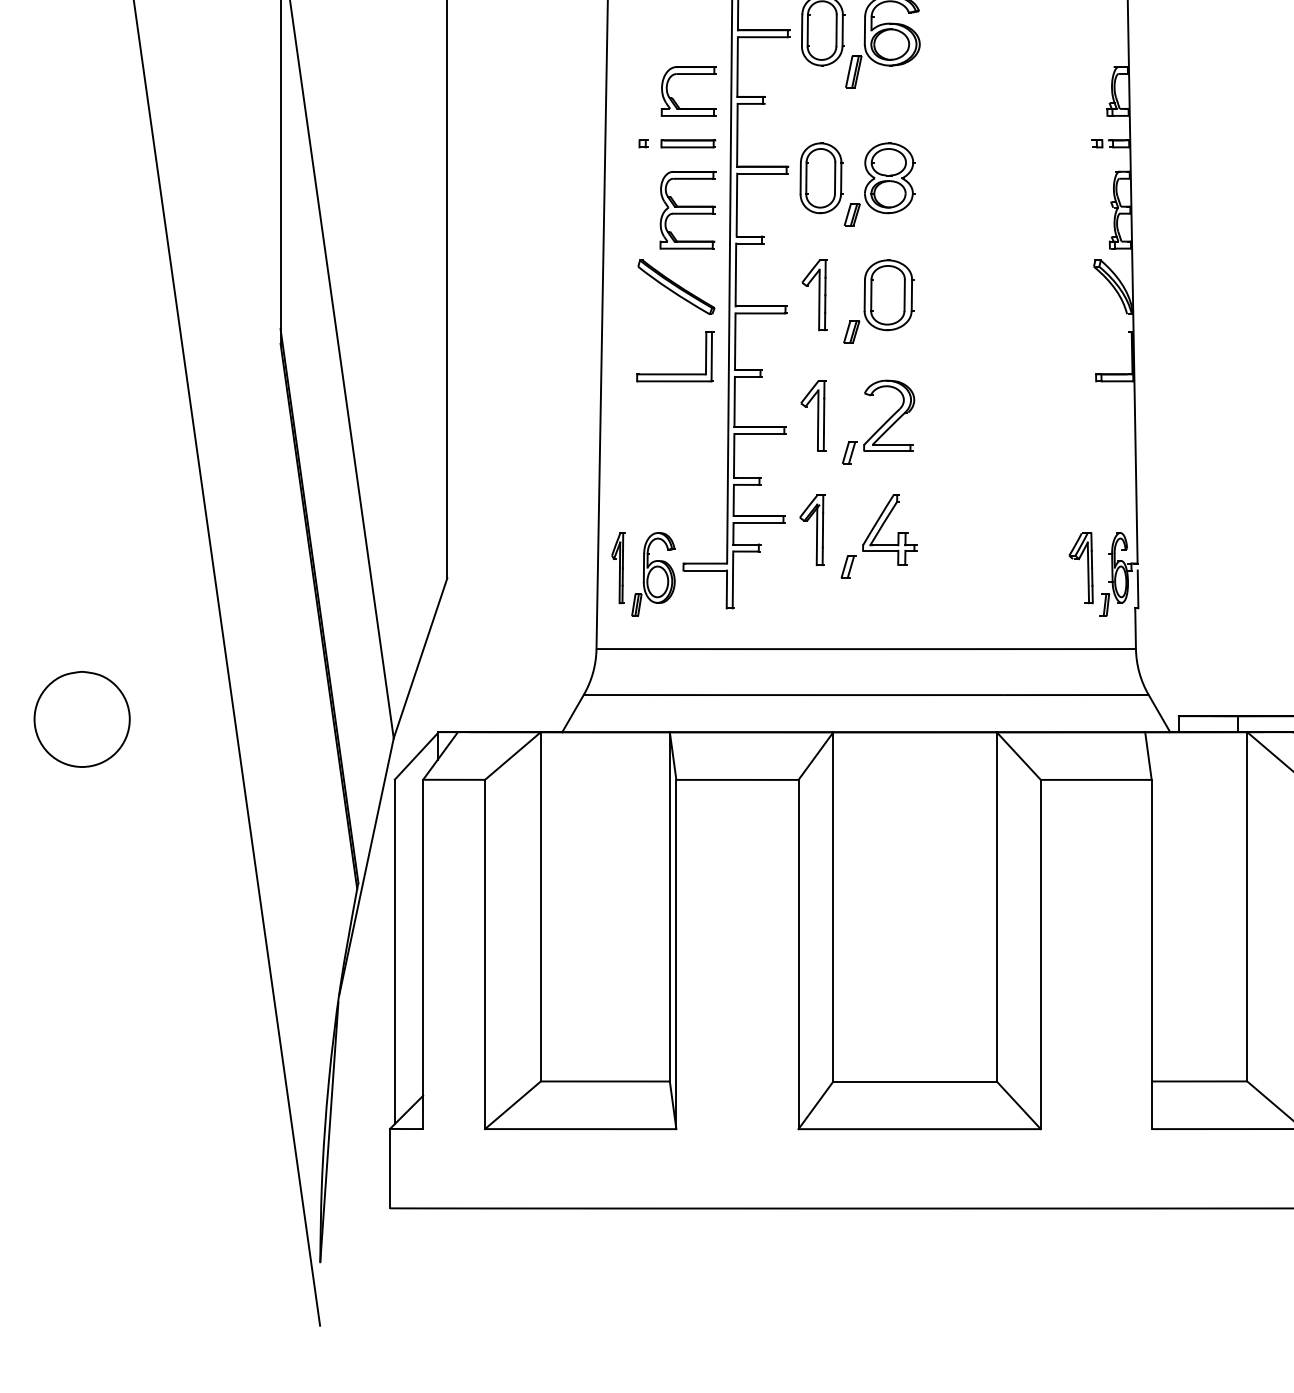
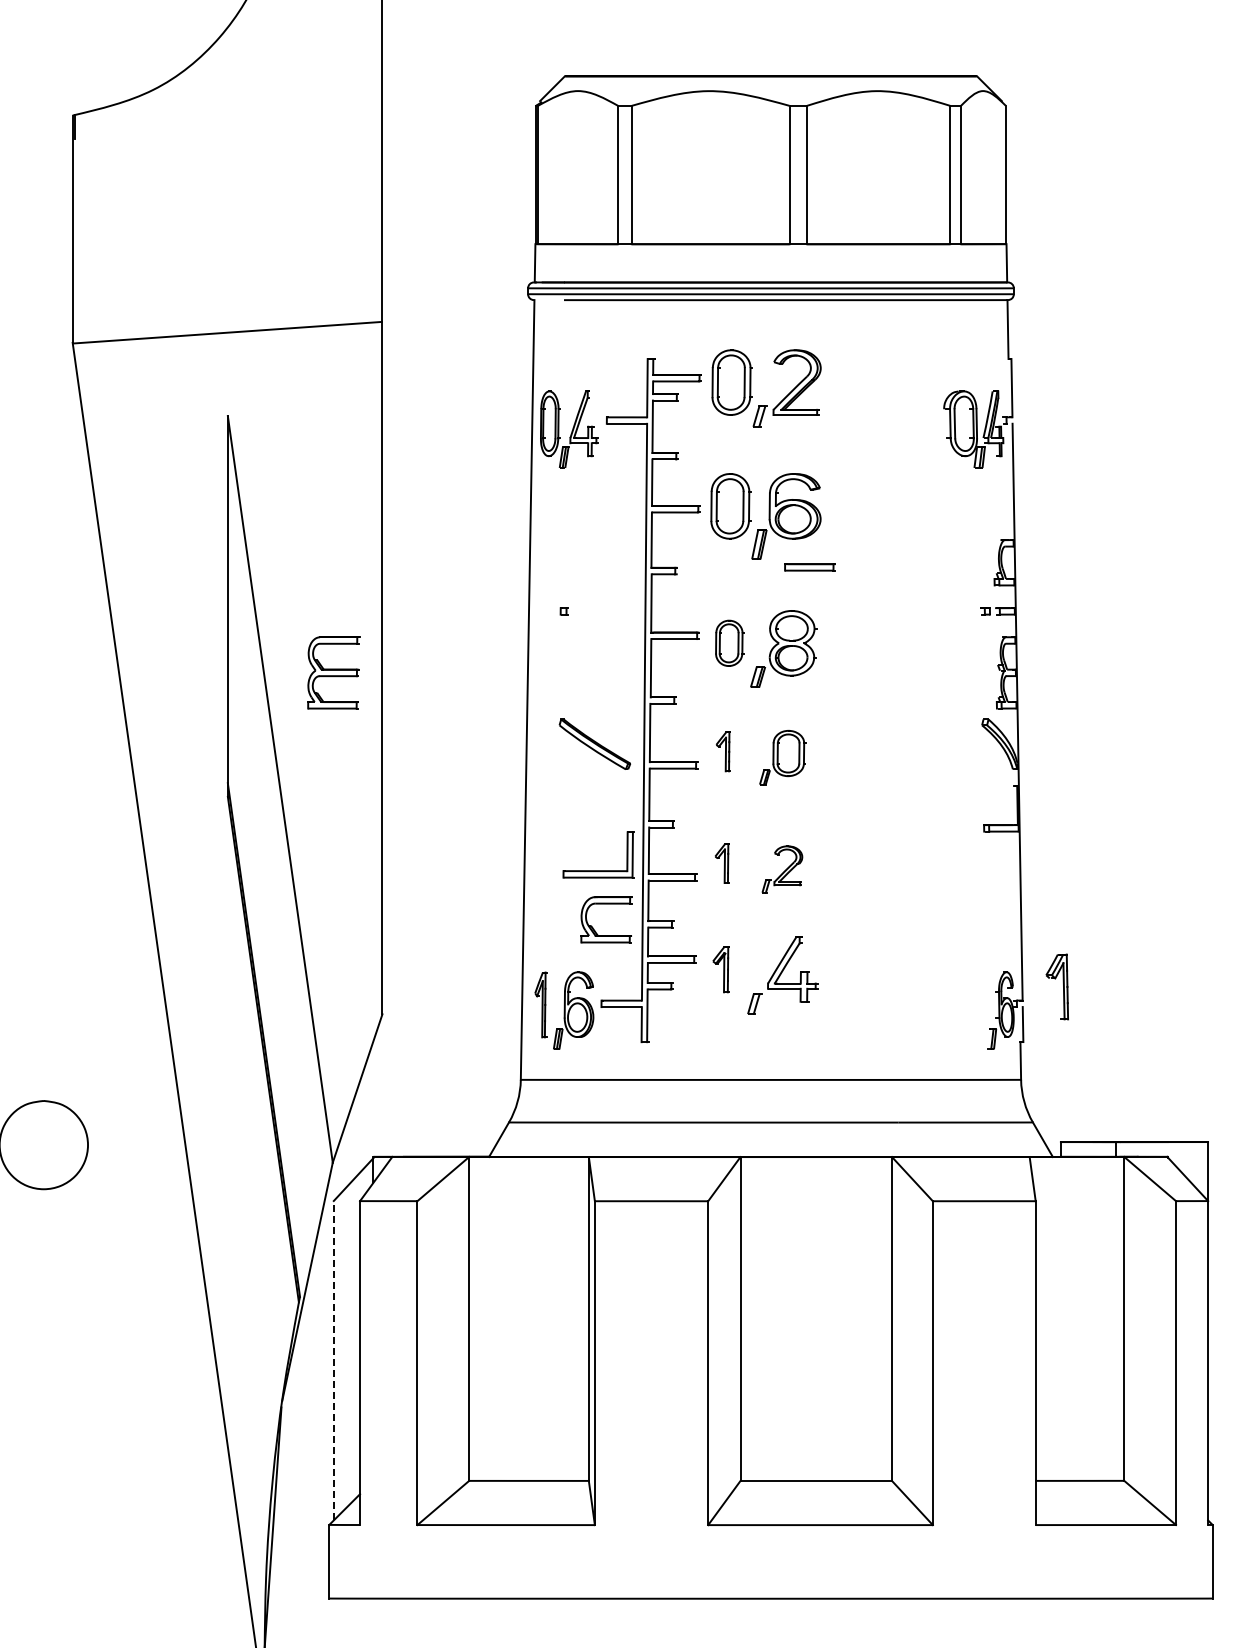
part: (688, 74) -> (606, 904), moved
part: (687, 144) -> (809, 567), moved
part: (821, 178) -> (729, 643), size x0.7
part: (687, 209) -> (333, 672), moved
part: (815, 294) -> (723, 751), size x0.6
part: (878, 301) -> (782, 757), size x0.7
part: (674, 373) -> (598, 870), moved
part: (813, 415) -> (722, 863), size x0.6
part: (878, 422) -> (782, 869), size x0.6
part: (812, 530) -> (721, 969), size x0.7
part: (1087, 567) -> (1063, 986), moved
line: (394, 951) -> (333, 1360), solid -> dashed

